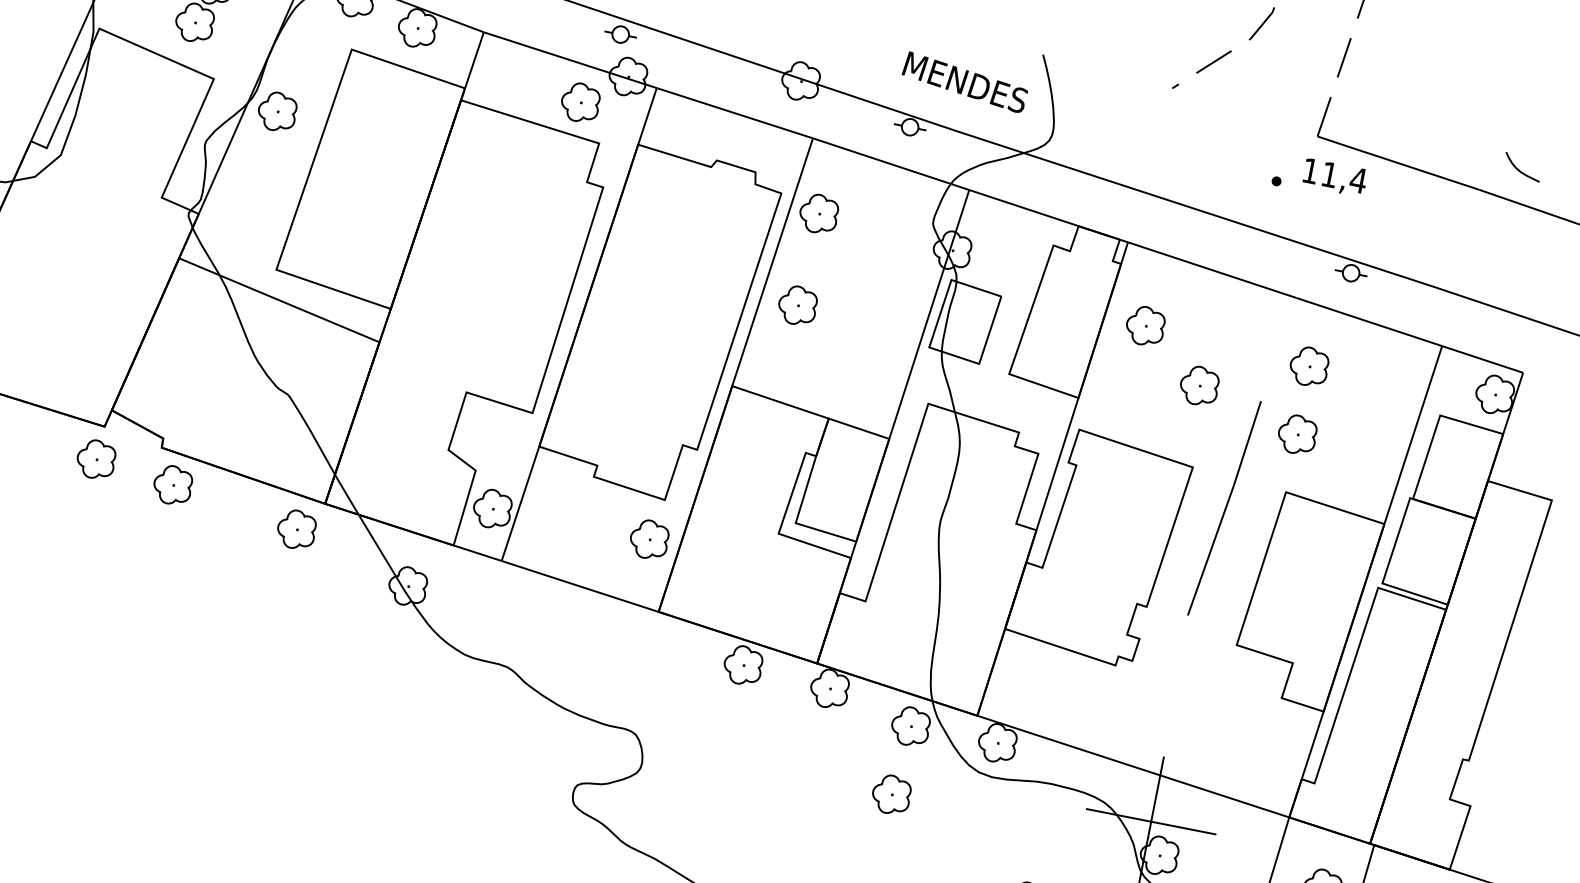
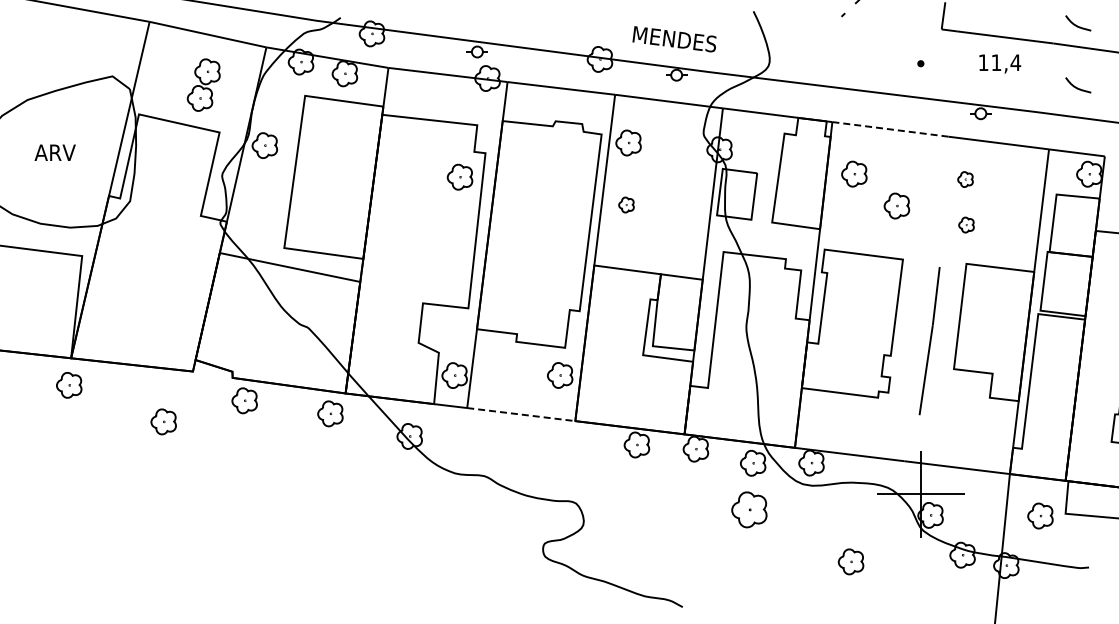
text: (964, 82) -> (674, 39), moved
part: (579, 101) -> (459, 176), moved
text: (1335, 177) -> (1000, 63), moved
curve: (1501, 260) -> (1076, 86), added
line: (1212, 270) -> (890, 129), solid -> dashed
part: (797, 304) -> (626, 204), size x0.6
part: (1309, 366) -> (965, 179), size x0.6
part: (1297, 433) -> (966, 224), size x0.6
part: (96, 458) -> (163, 421), moved
part: (1224, 508) -> (929, 341), moved
line: (580, 586) -> (521, 414), solid -> dashed
part: (891, 794) -> (749, 509), size x1.4

